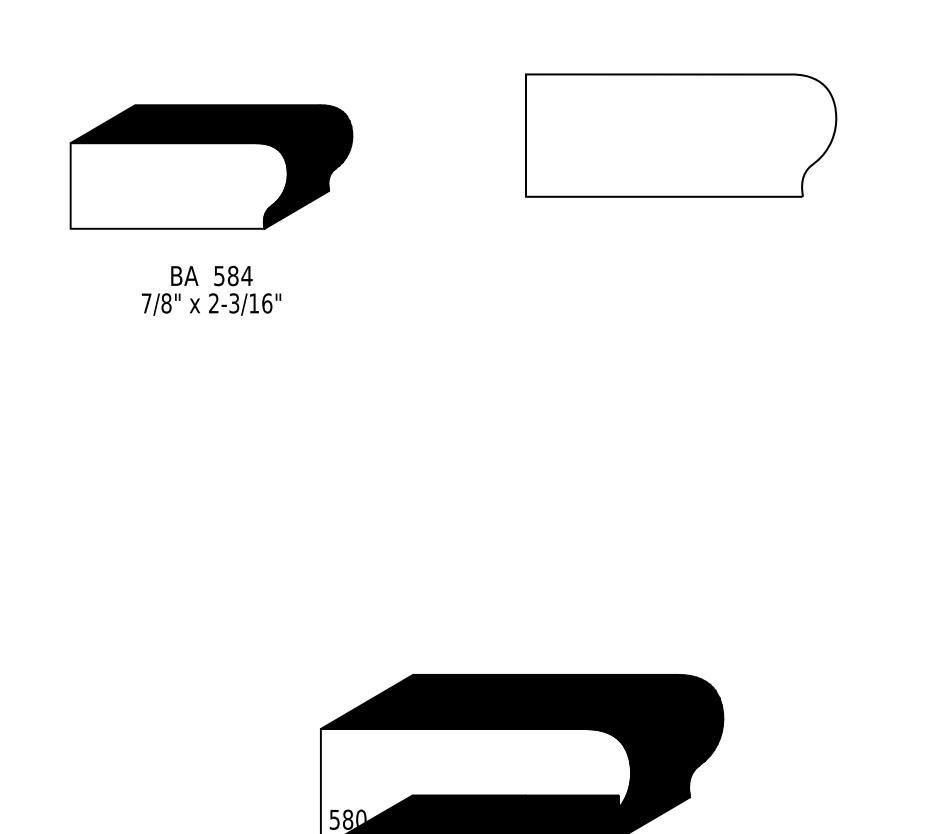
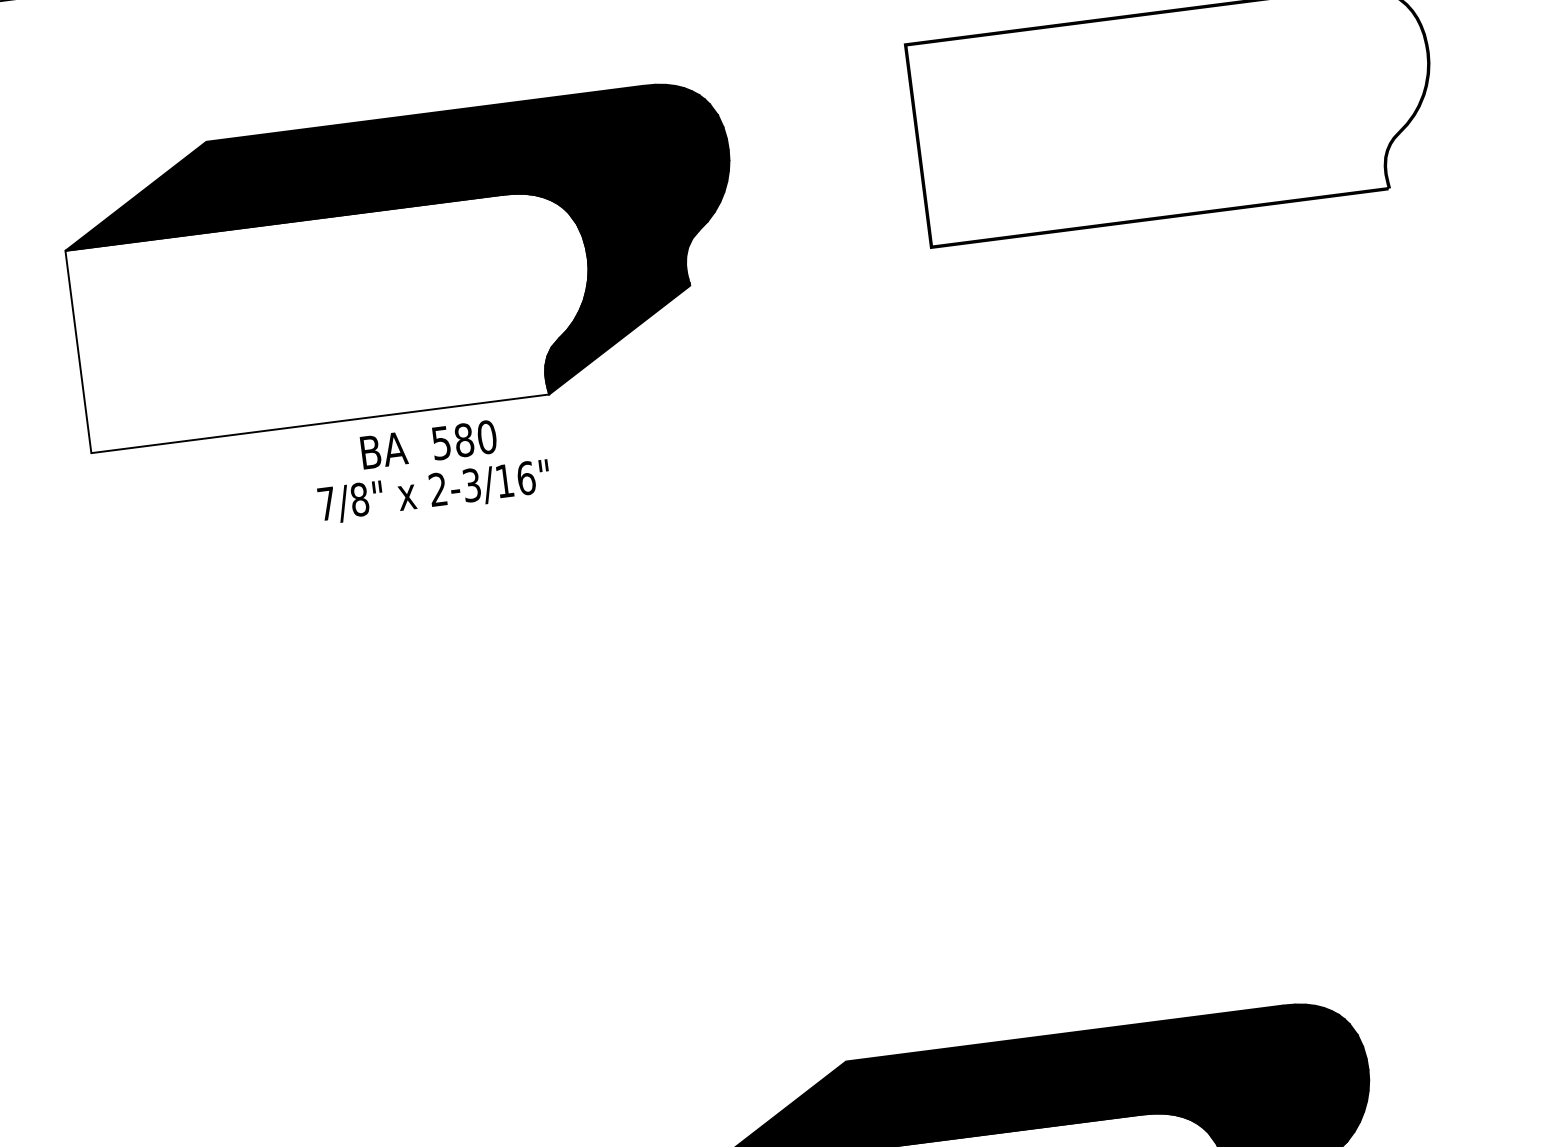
part: (211, 166) -> (405, 263), size x1.43
text: (246, 275) -> (486, 436), 584 -> 580

